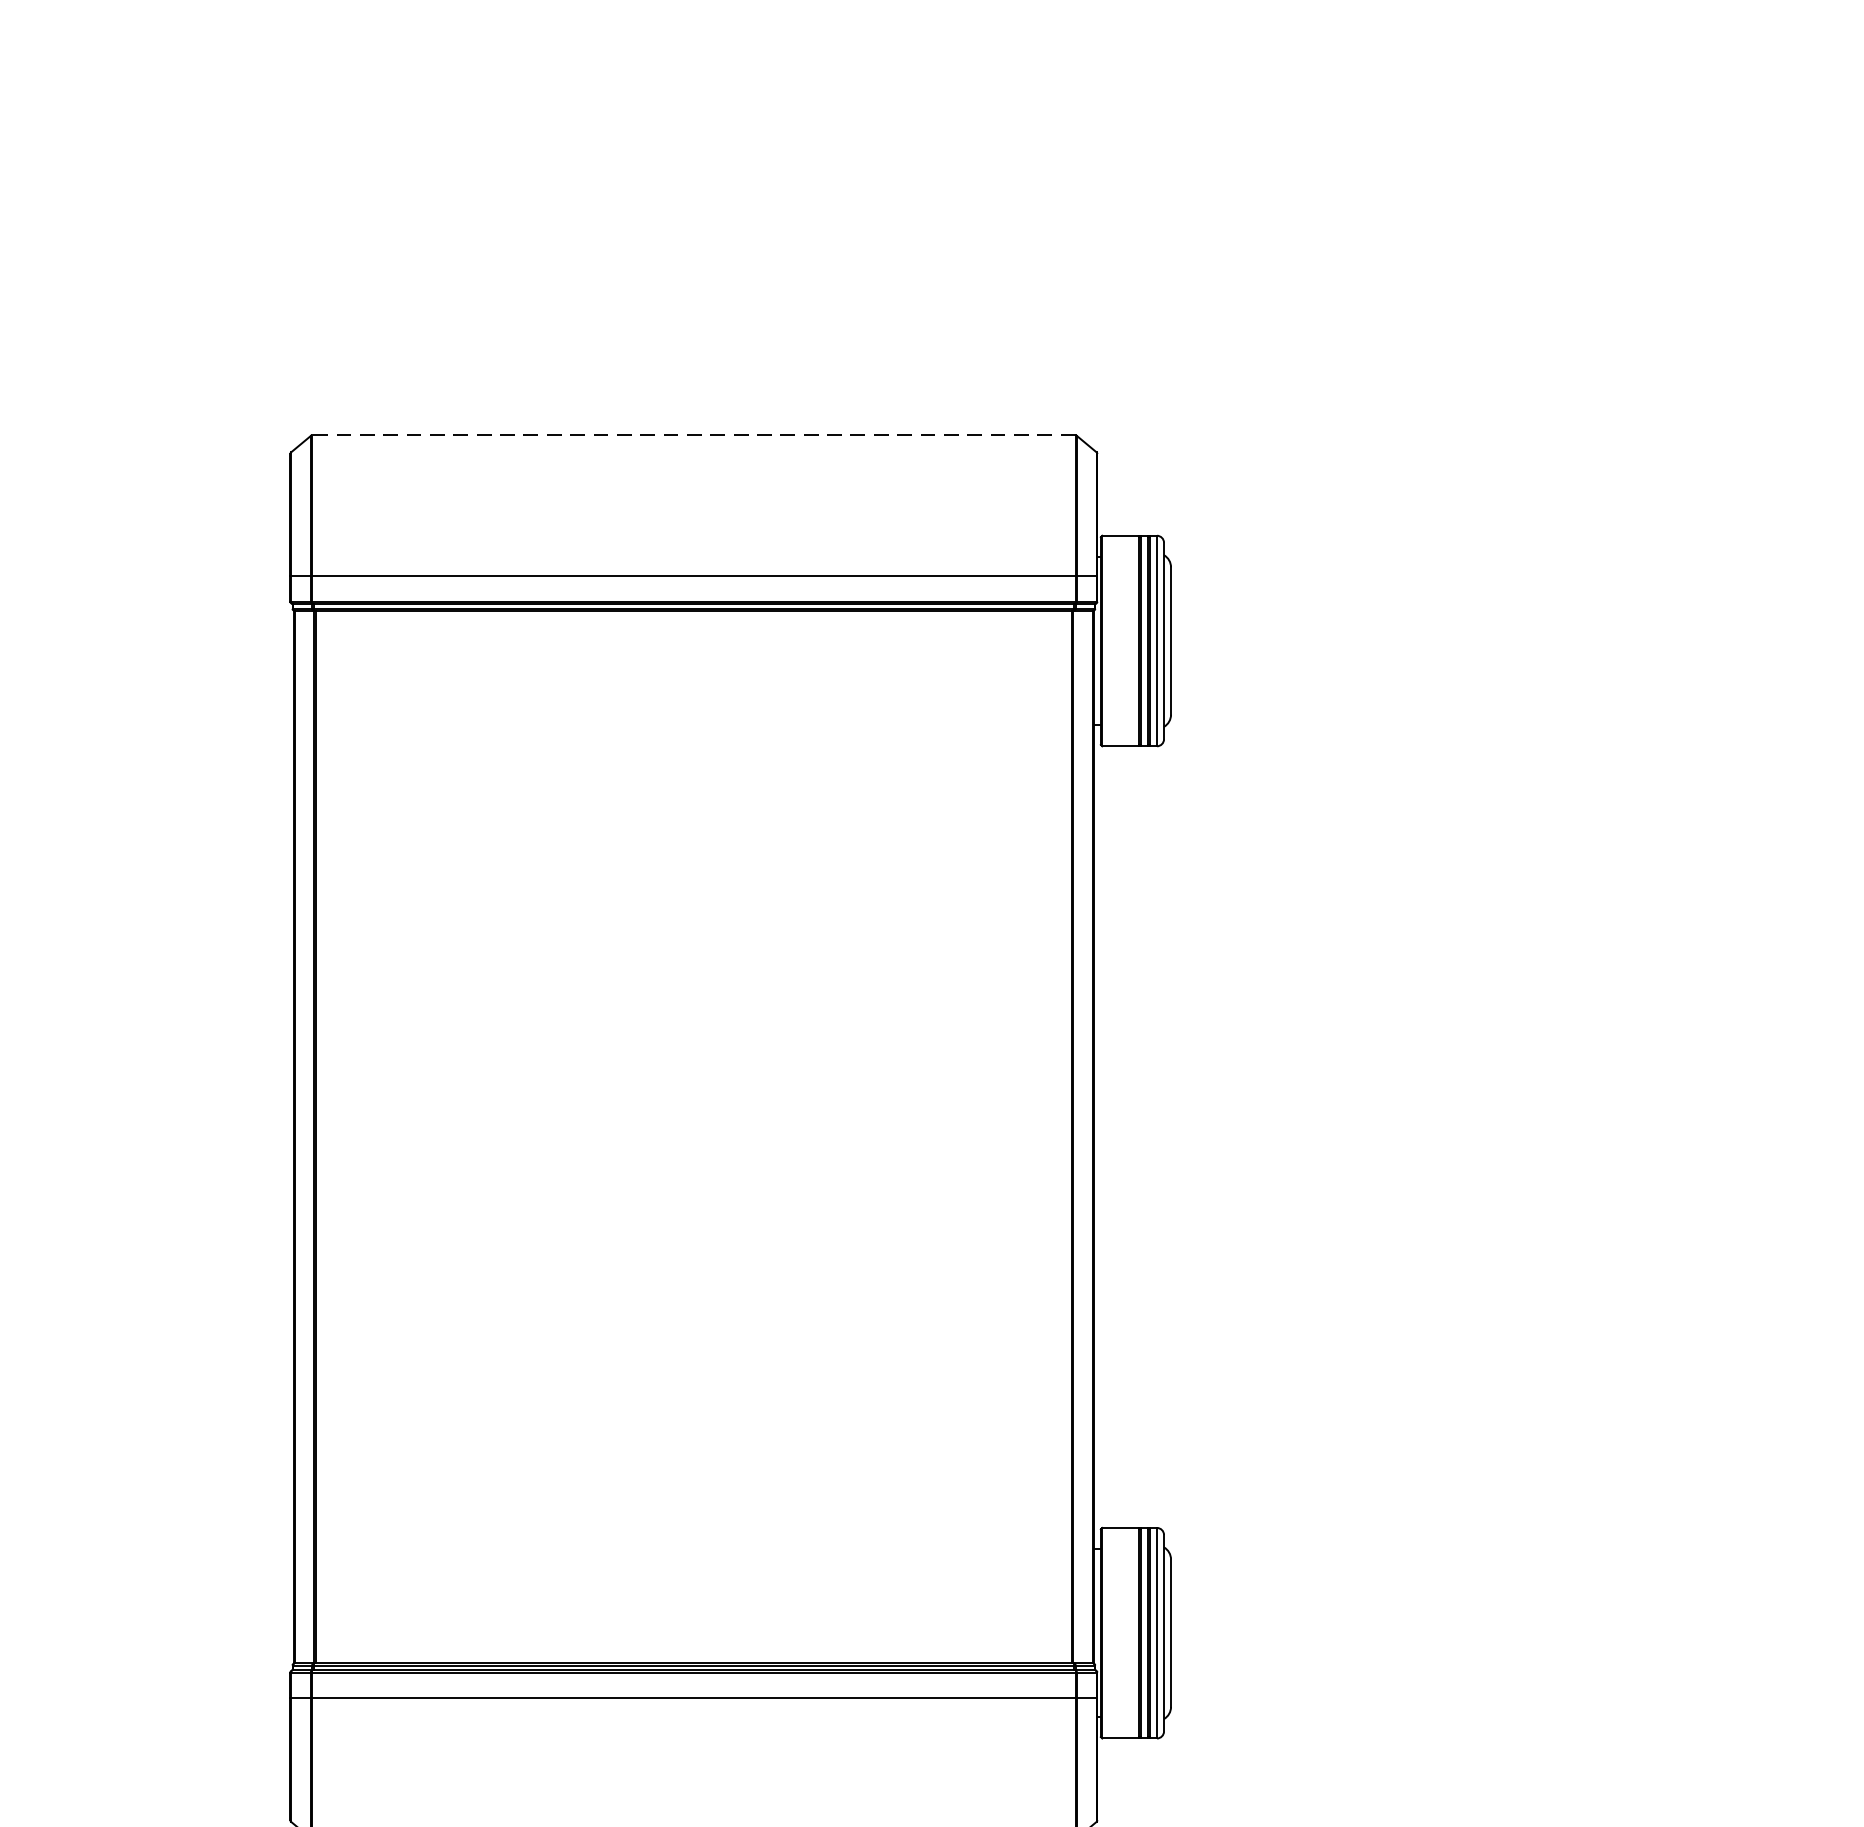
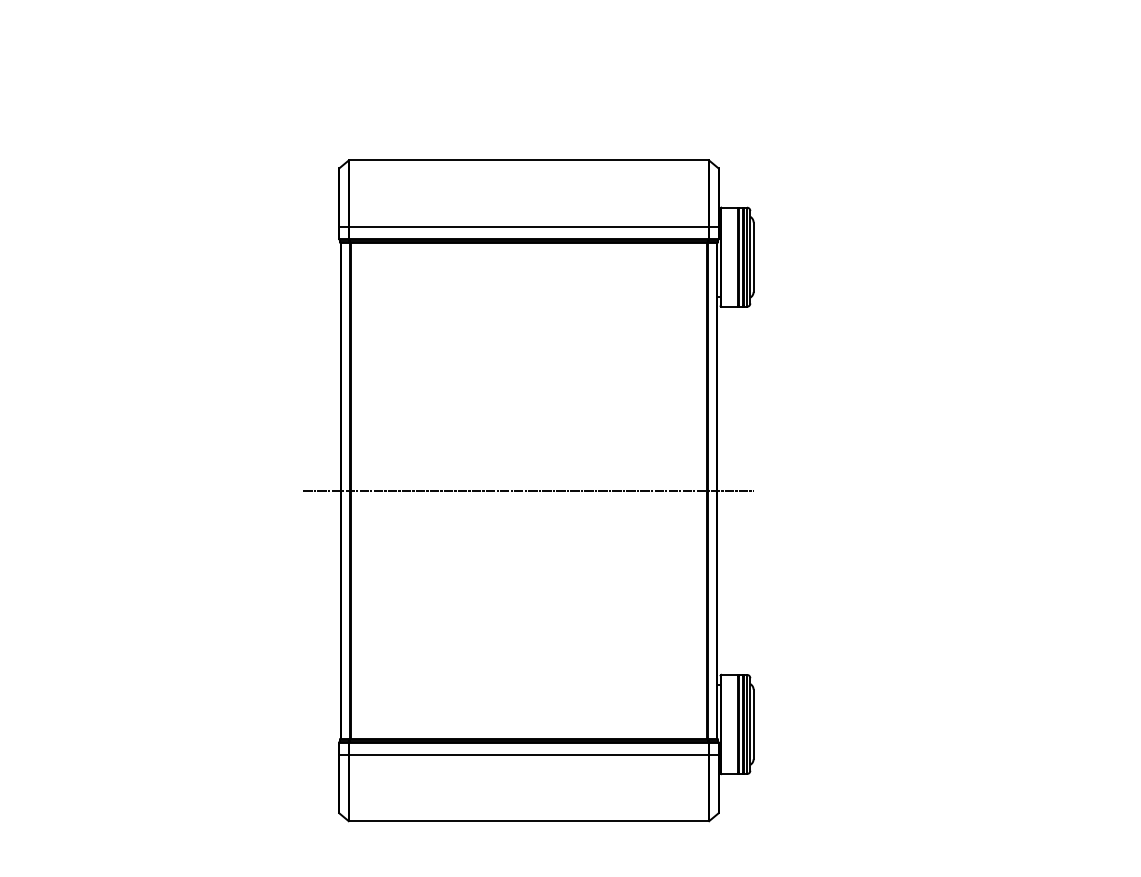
line: (692, 435) -> (528, 160), dashed -> solid
line: (692, 1136) -> (528, 490), added

